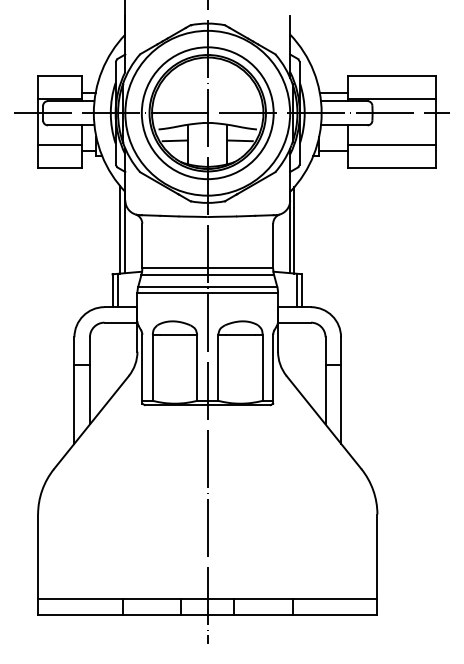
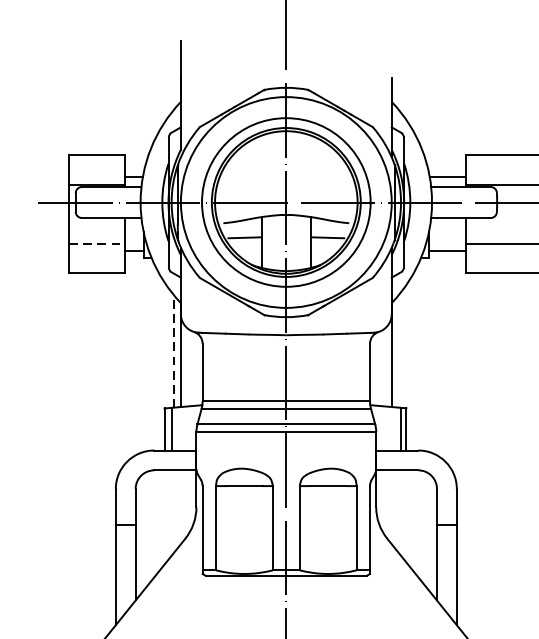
line: (59, 145) -> (96, 243), solid -> dashed
line: (119, 229) -> (173, 351), solid -> dashed
line: (294, 230) -> (397, 352), removed

